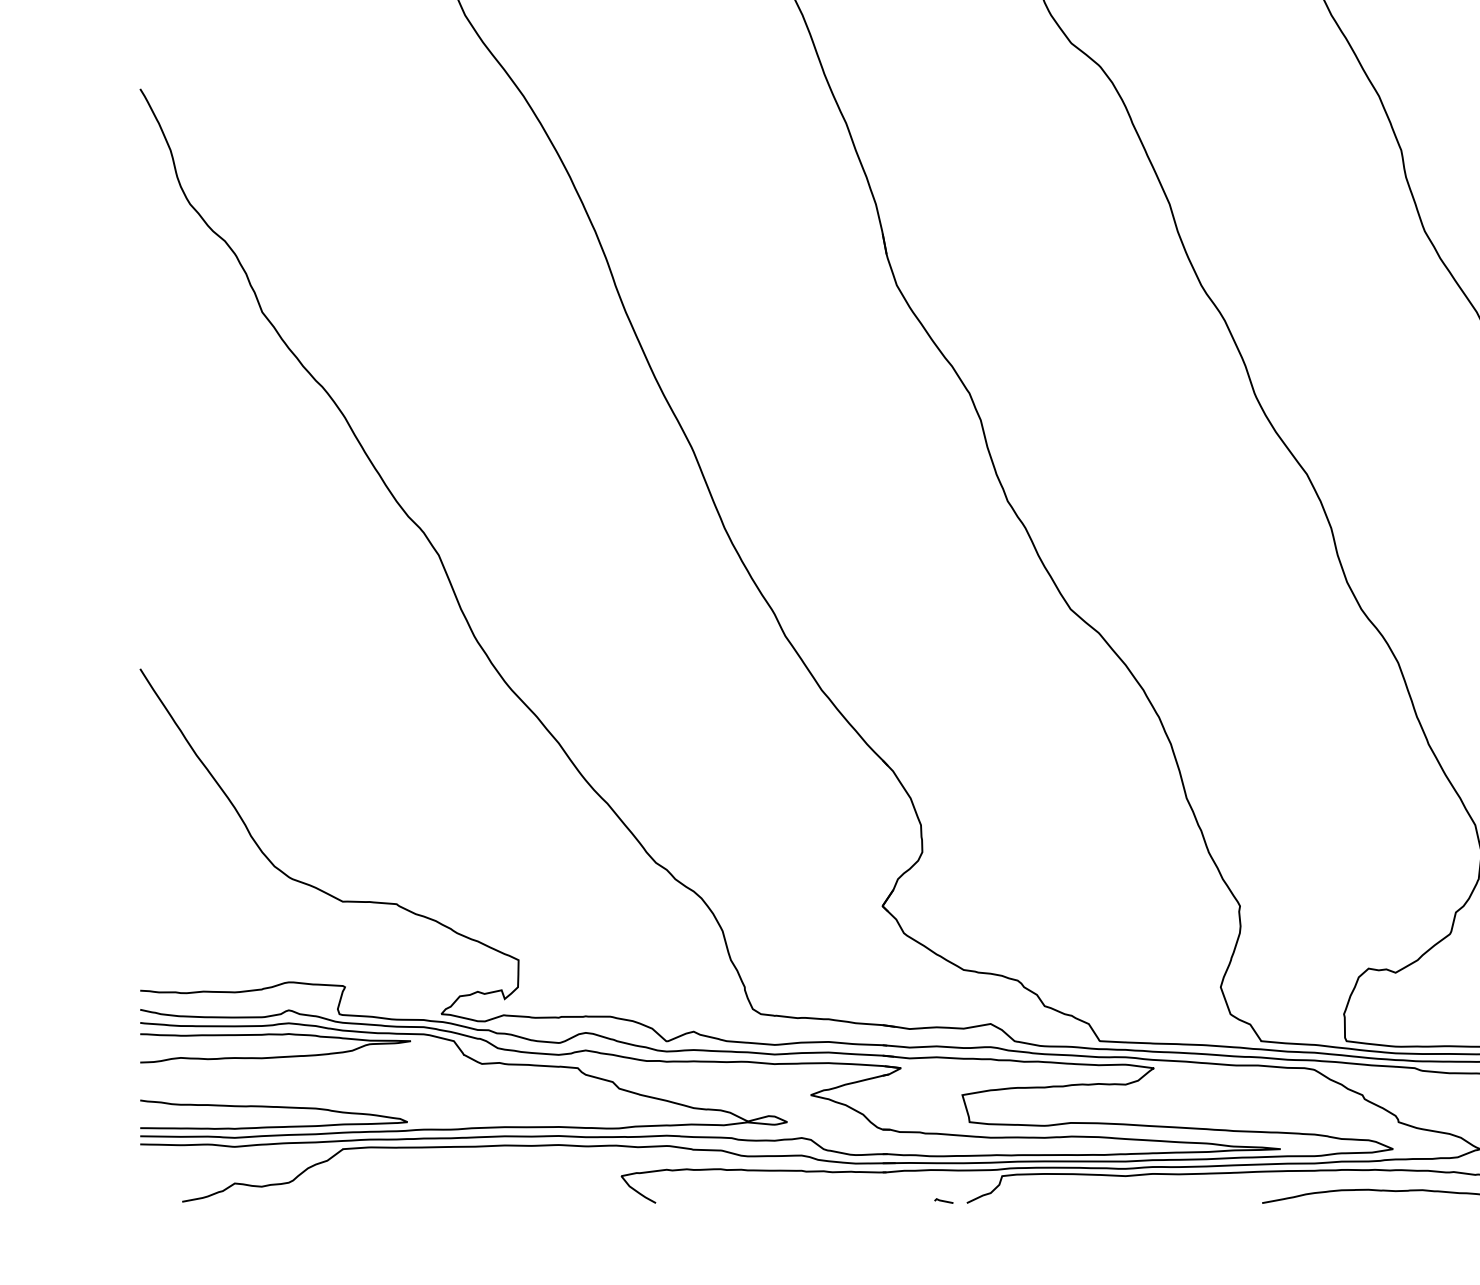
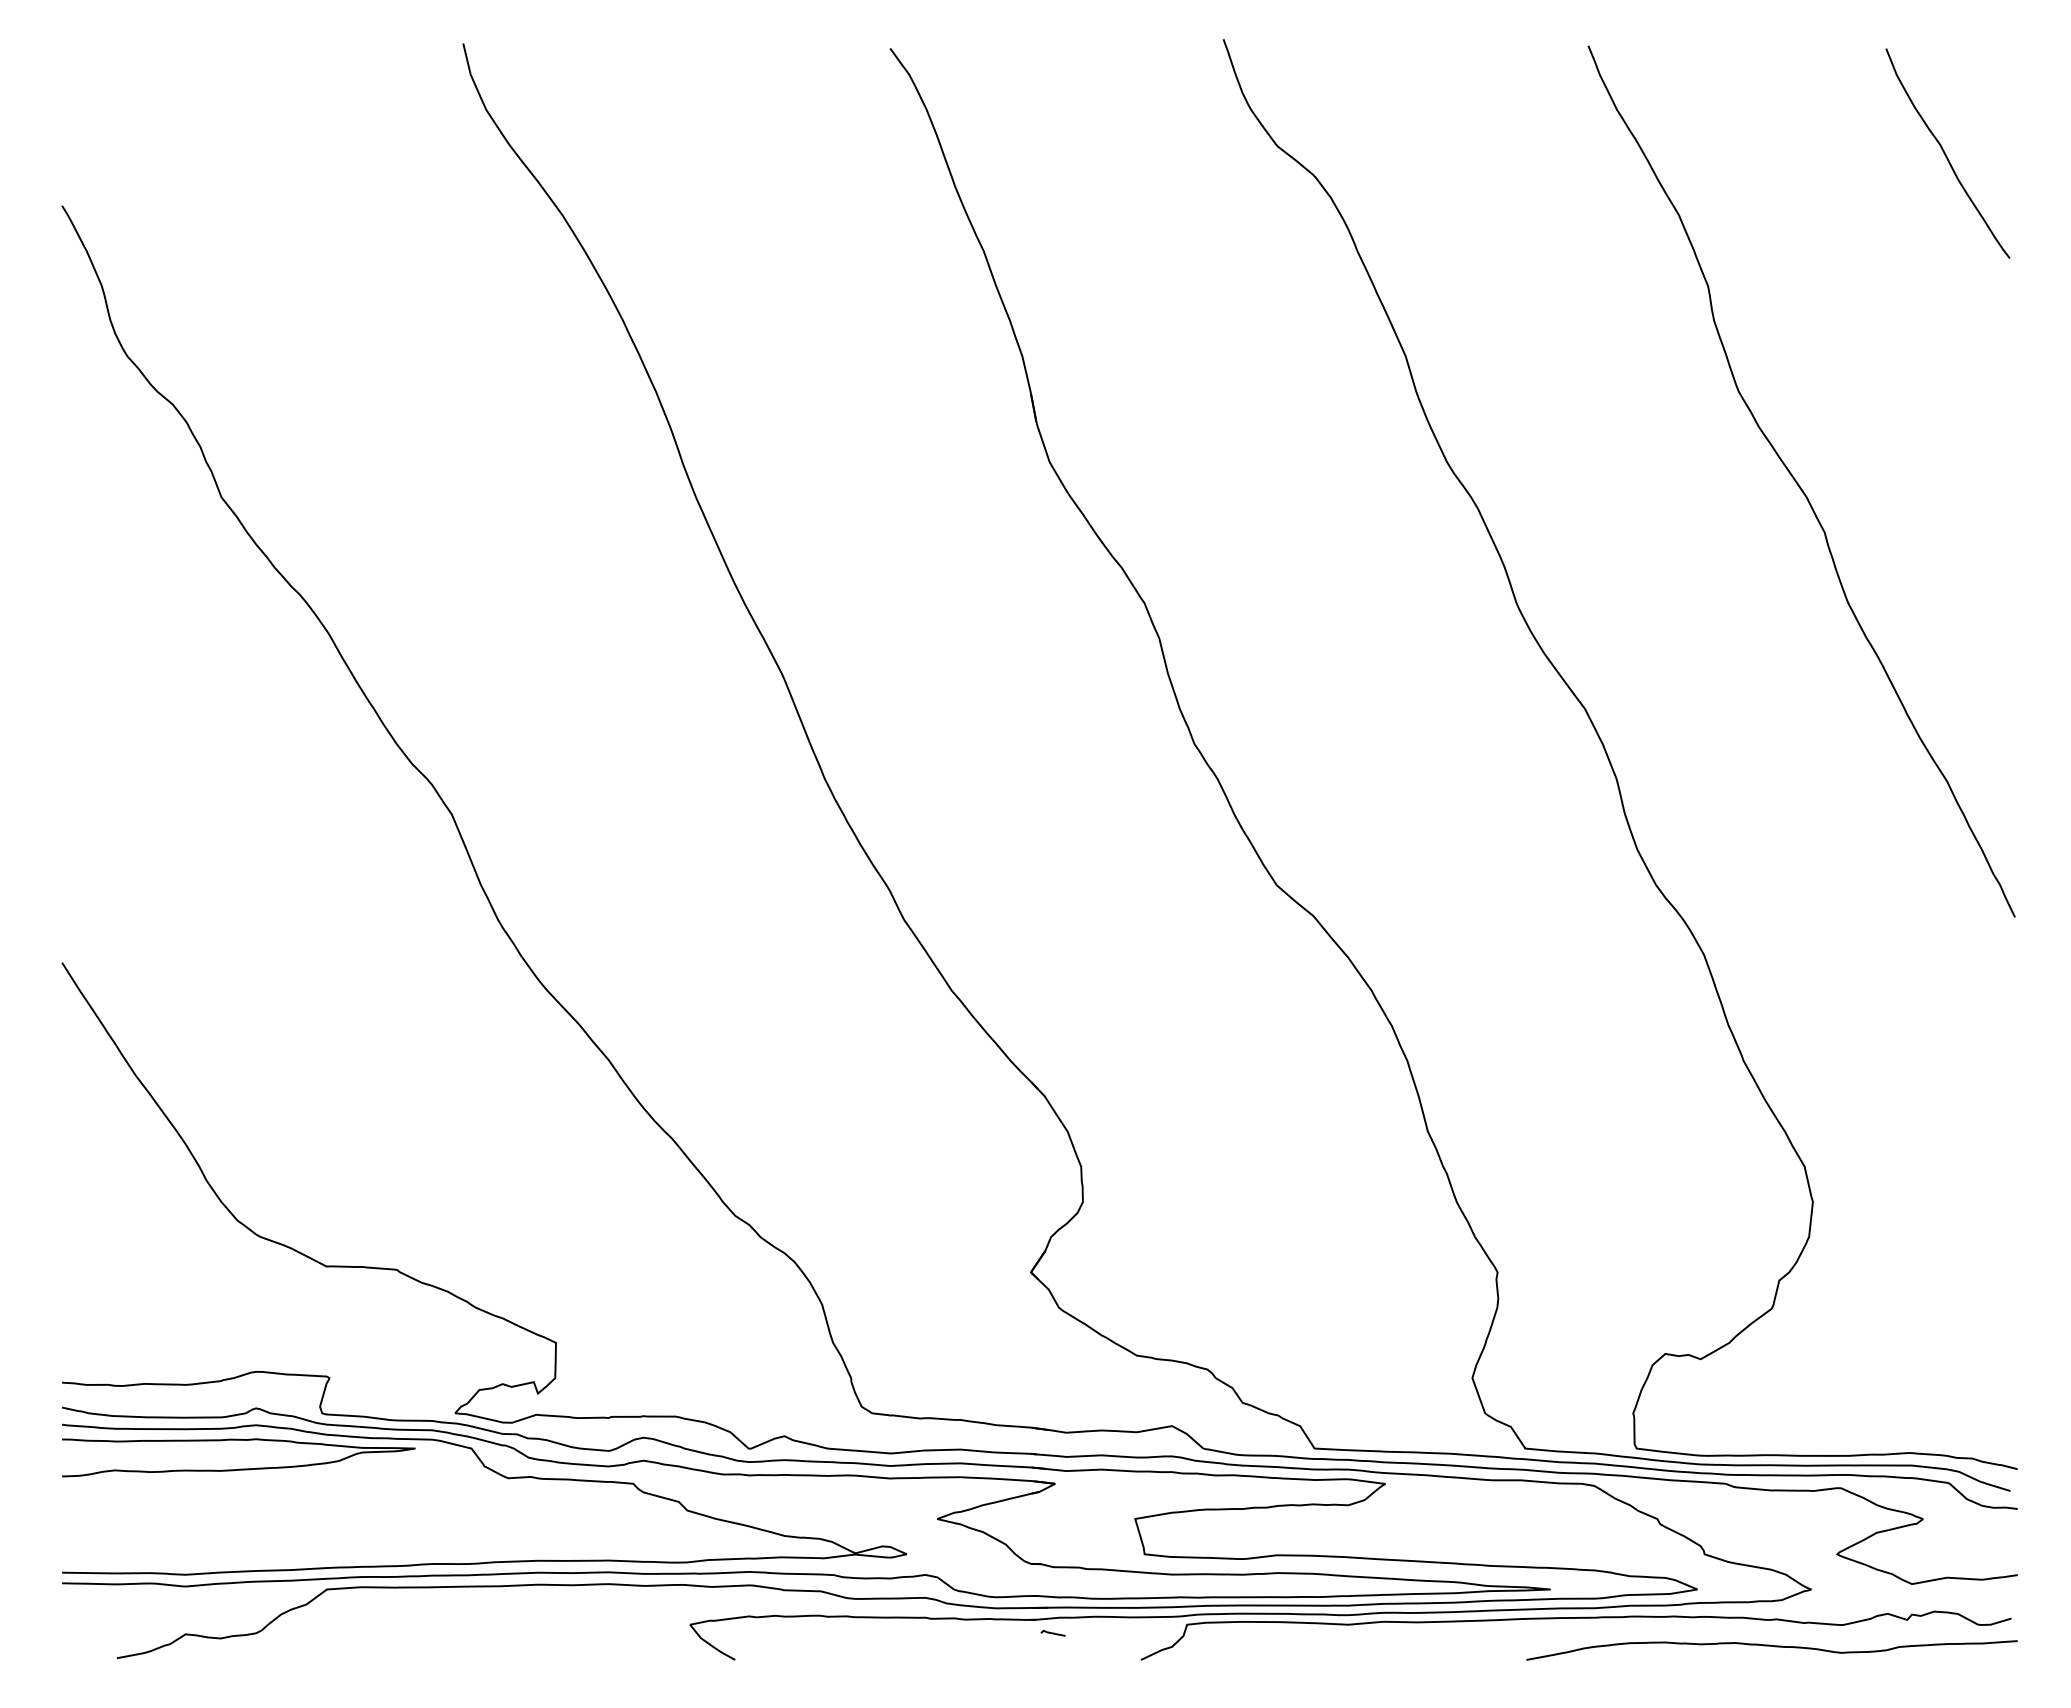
curve: (273, 1107) -> (236, 1535), removed
line: (943, 1200) -> (1052, 1632), moved

